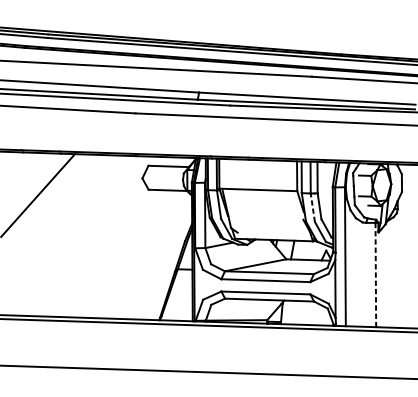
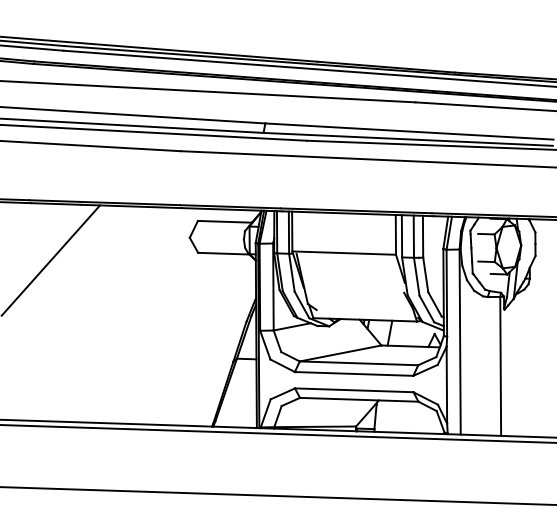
line: (312, 207) -> (416, 276), dashed -> solid
line: (375, 274) -> (500, 365), dashed -> solid

